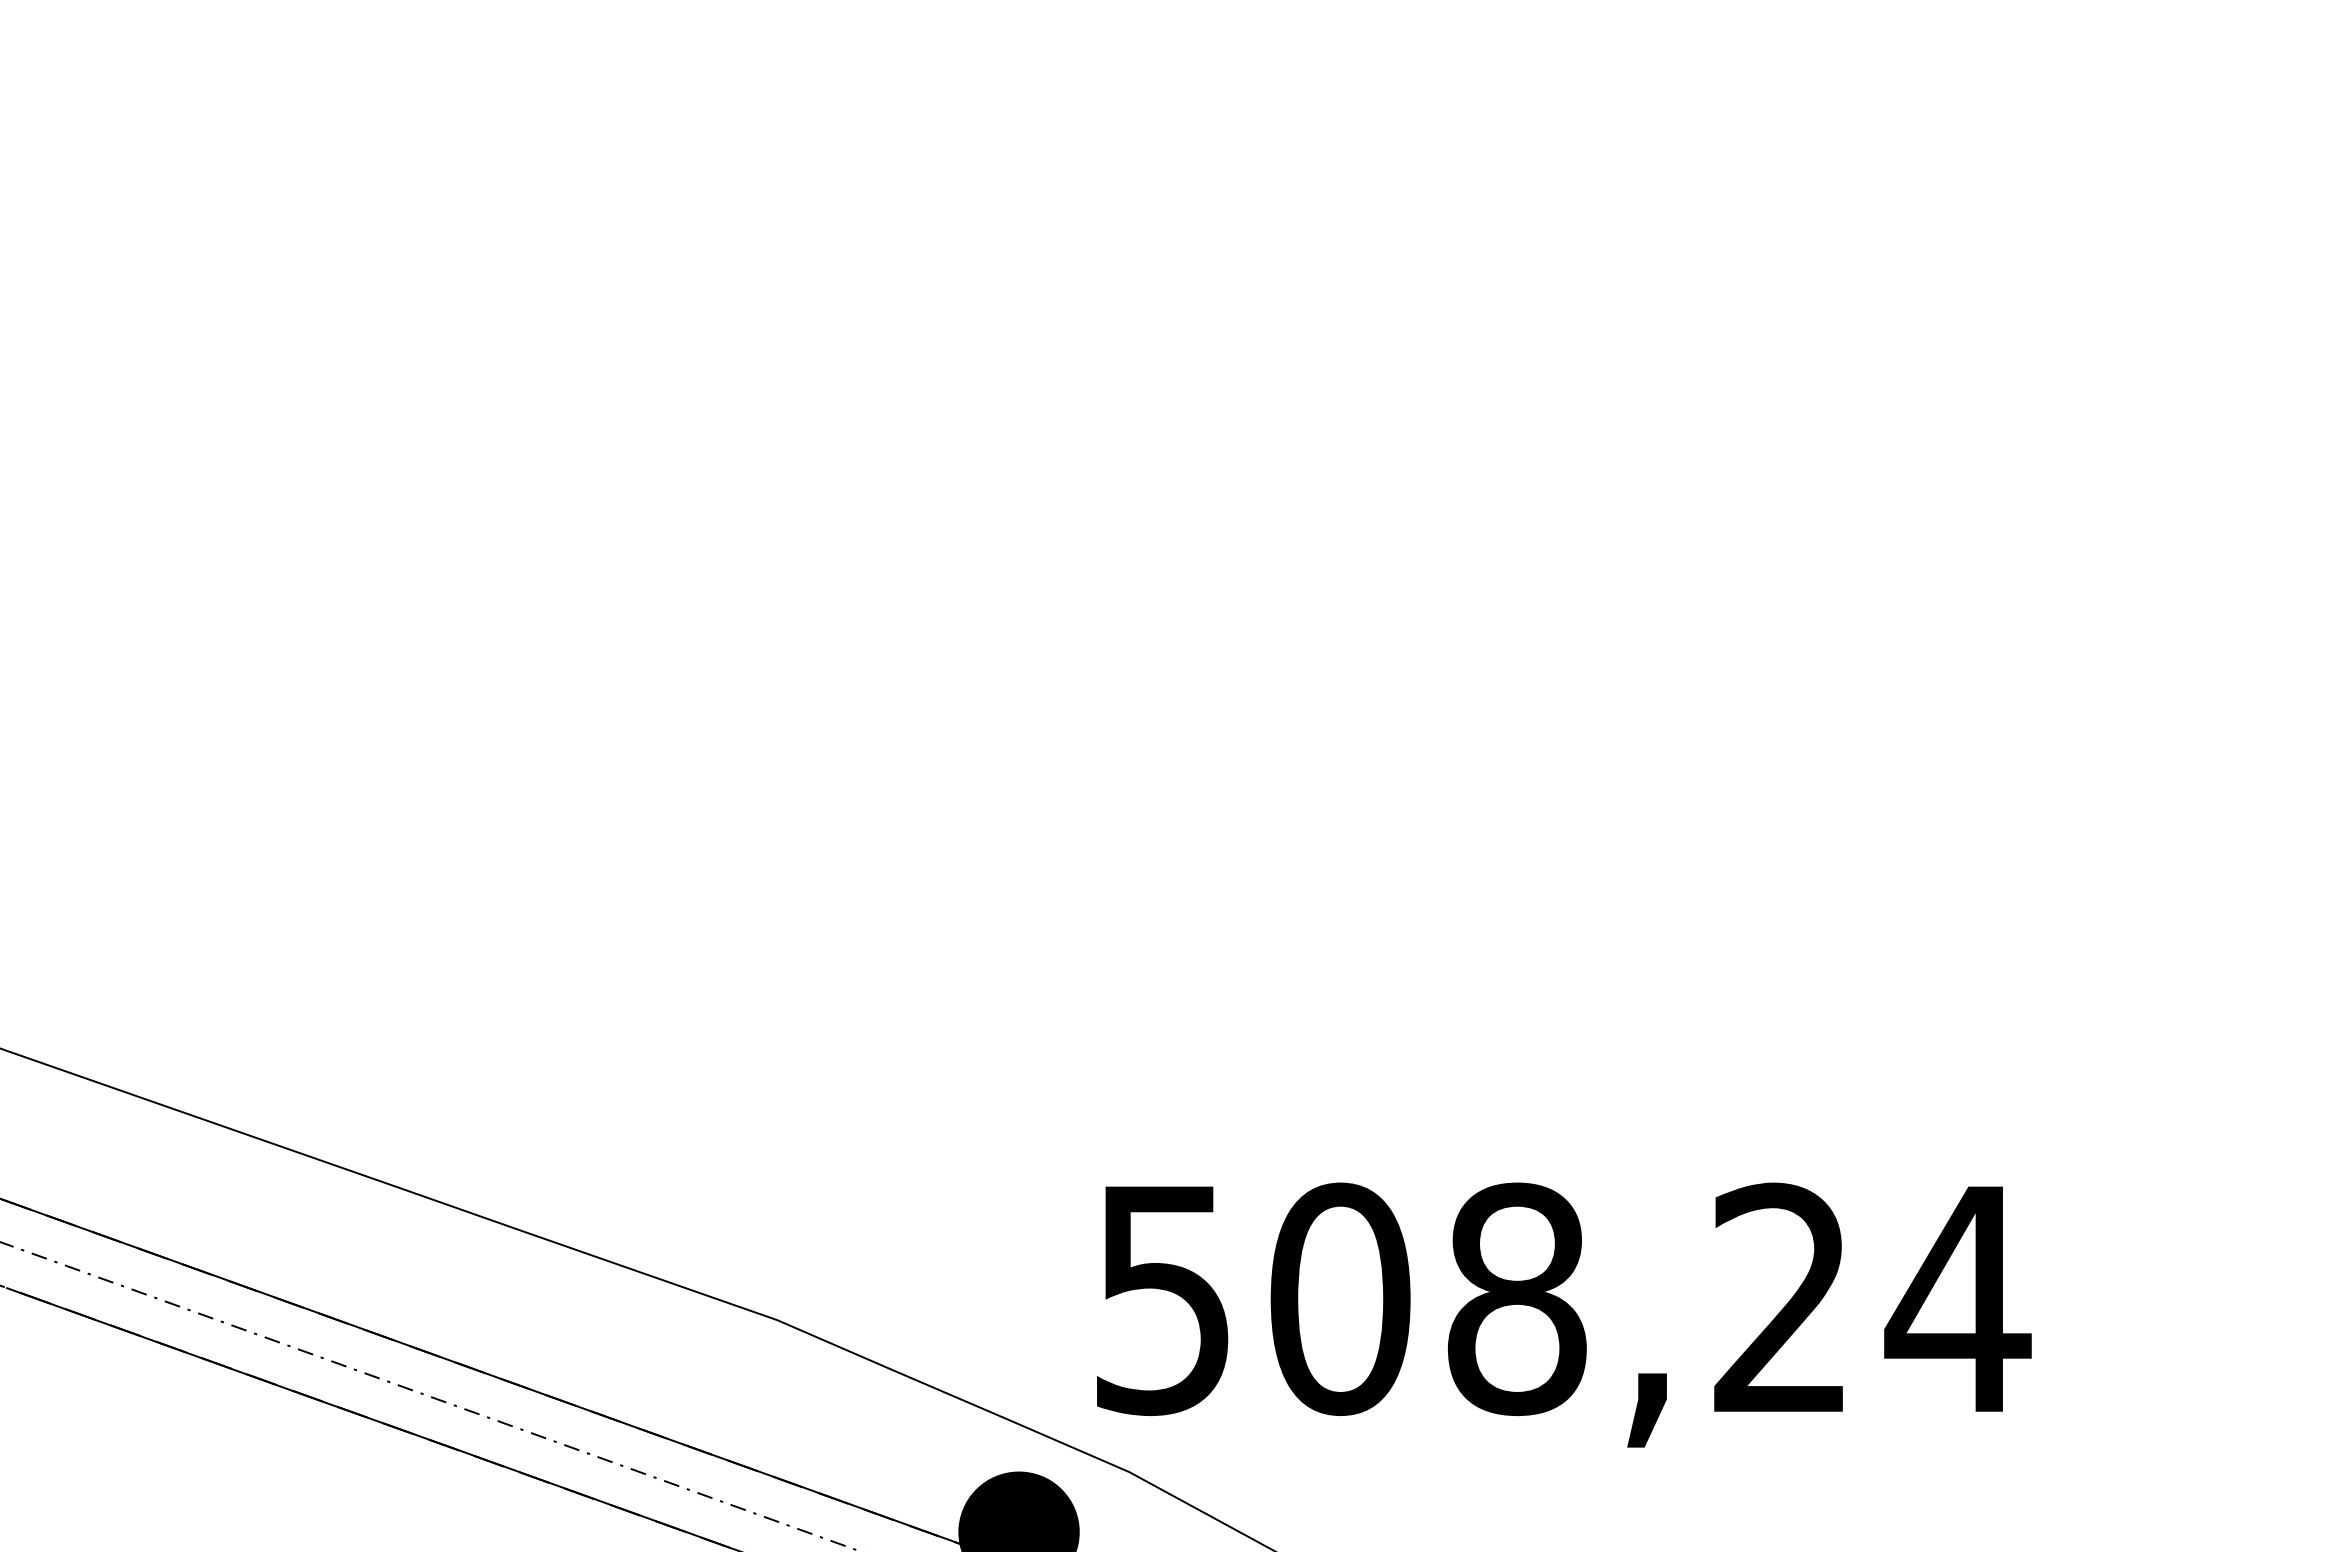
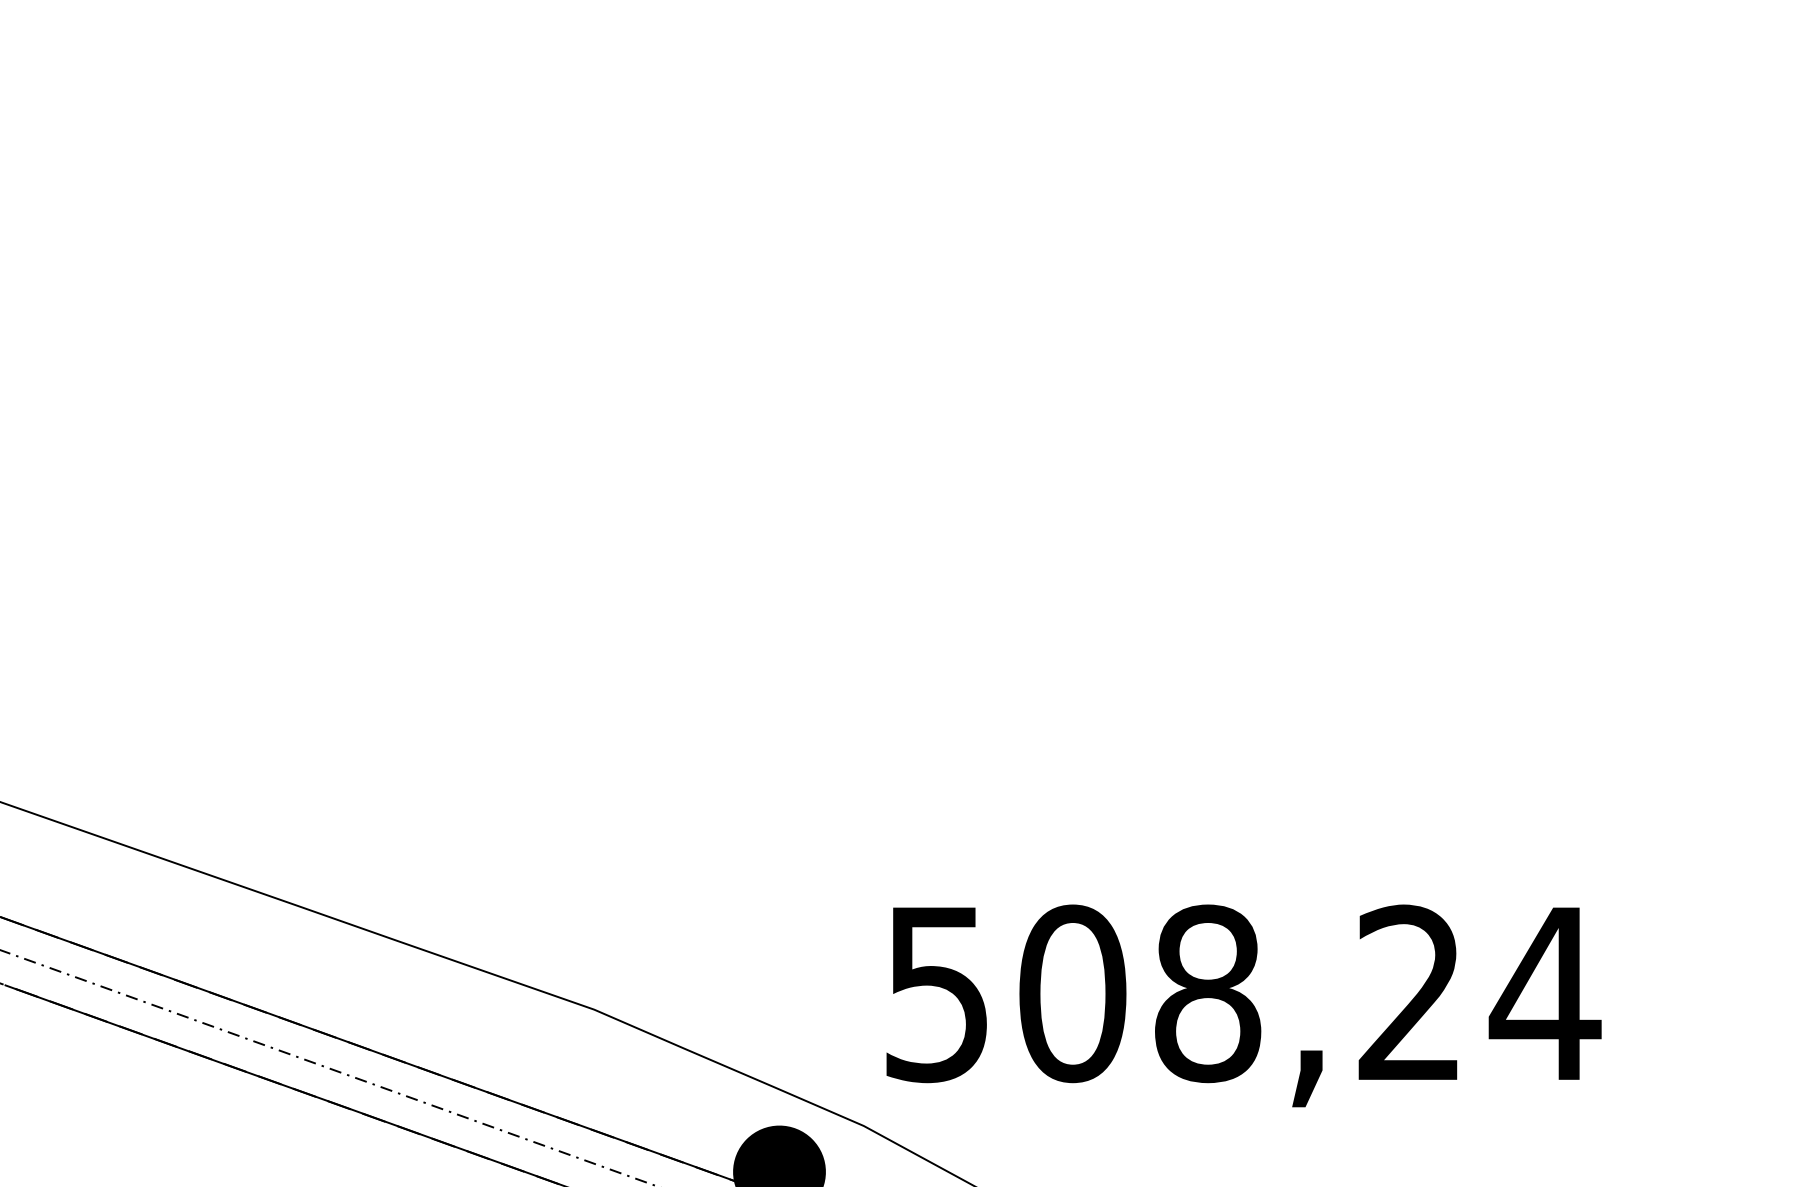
text: (1564, 1314) -> (1244, 1005), moved

